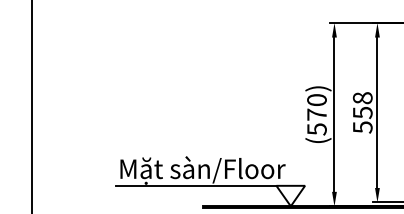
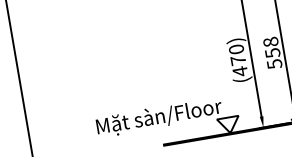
text: (316, 129) -> (239, 71), (570) -> (470)
line: (196, 185) -> (156, 129), removed

